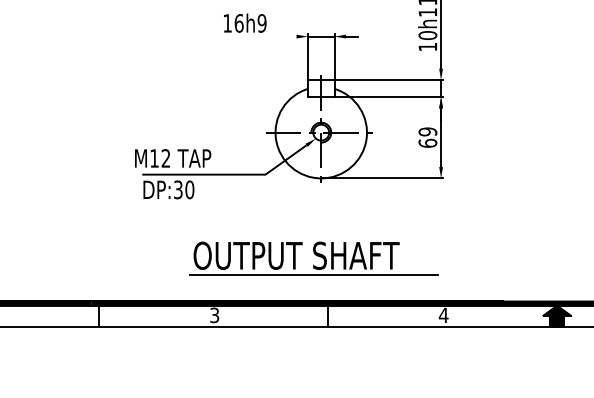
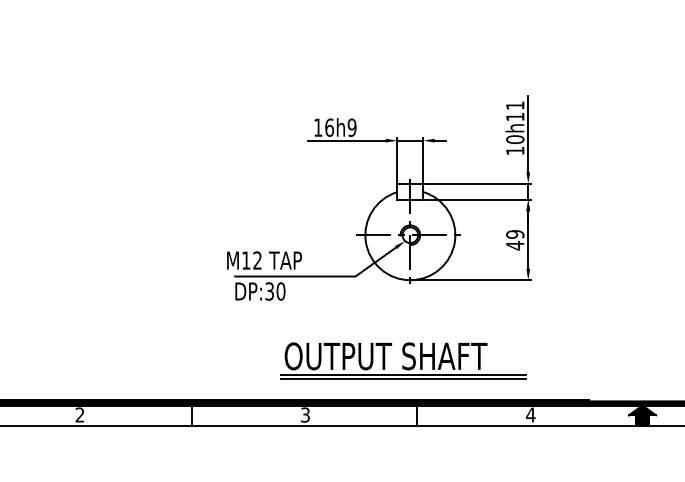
line: (256, 36) -> (346, 140), added
text: (428, 143) -> (515, 245), 69 -> 49
line: (314, 278) -> (403, 378), added

